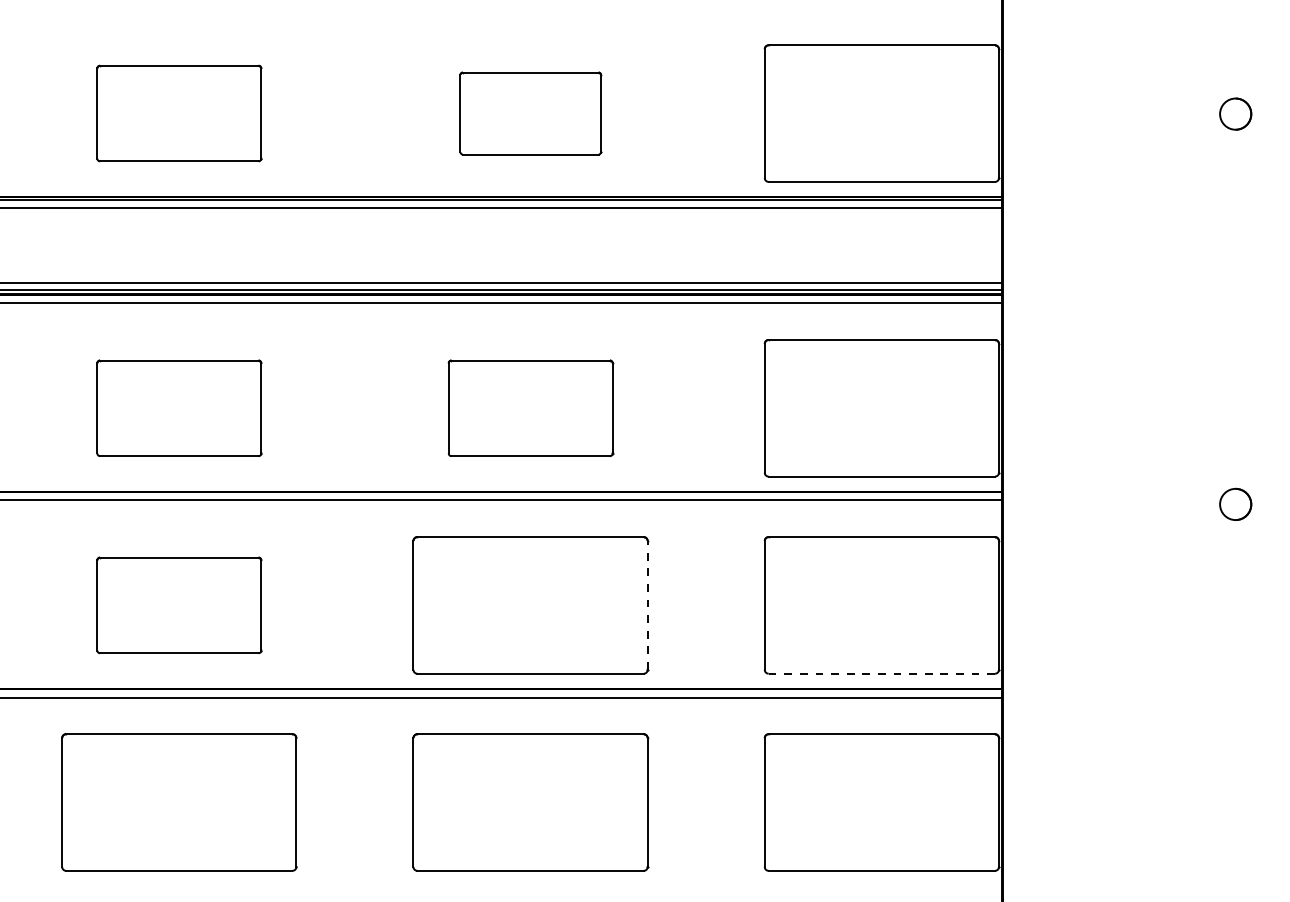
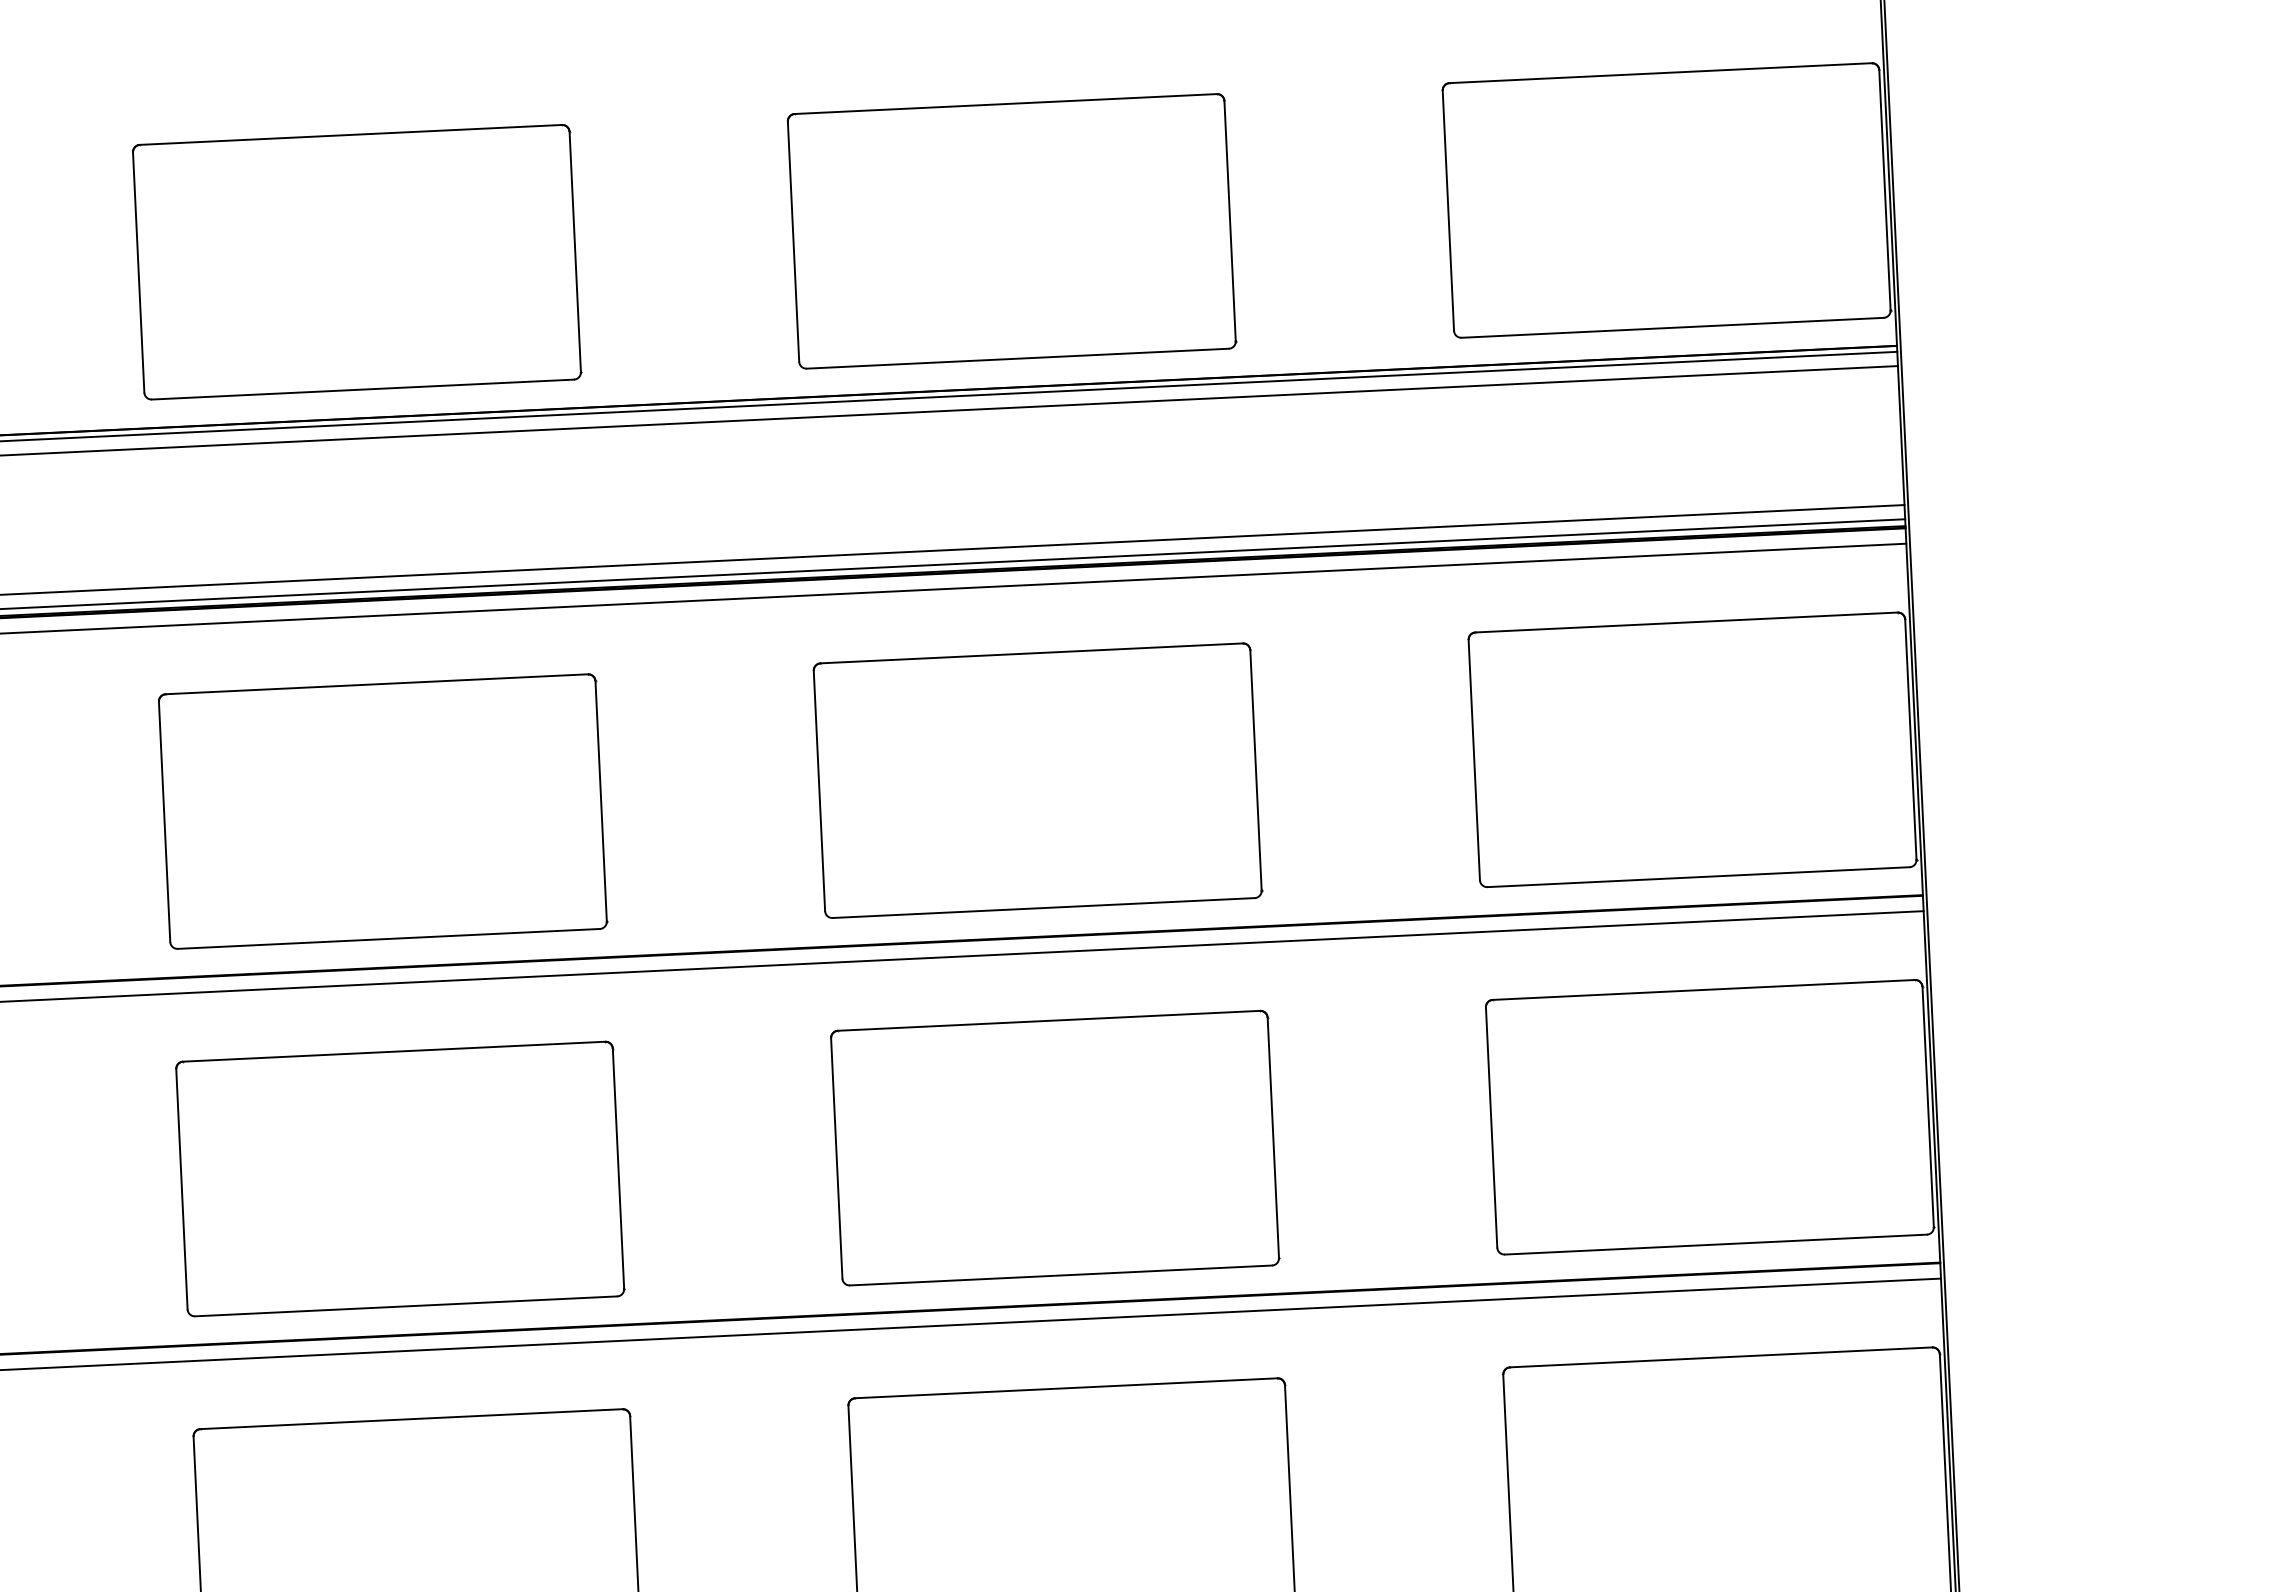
part: (179, 113) -> (357, 262), size x1.43
part: (530, 113) -> (1011, 231), size x1.67
part: (179, 408) -> (383, 811), size x1.43
part: (530, 408) -> (1037, 781), size x1.43
line: (647, 604) -> (1272, 1136), dashed -> solid
part: (179, 605) -> (400, 1179), size x1.43
line: (882, 673) -> (1717, 1244), dashed -> solid

